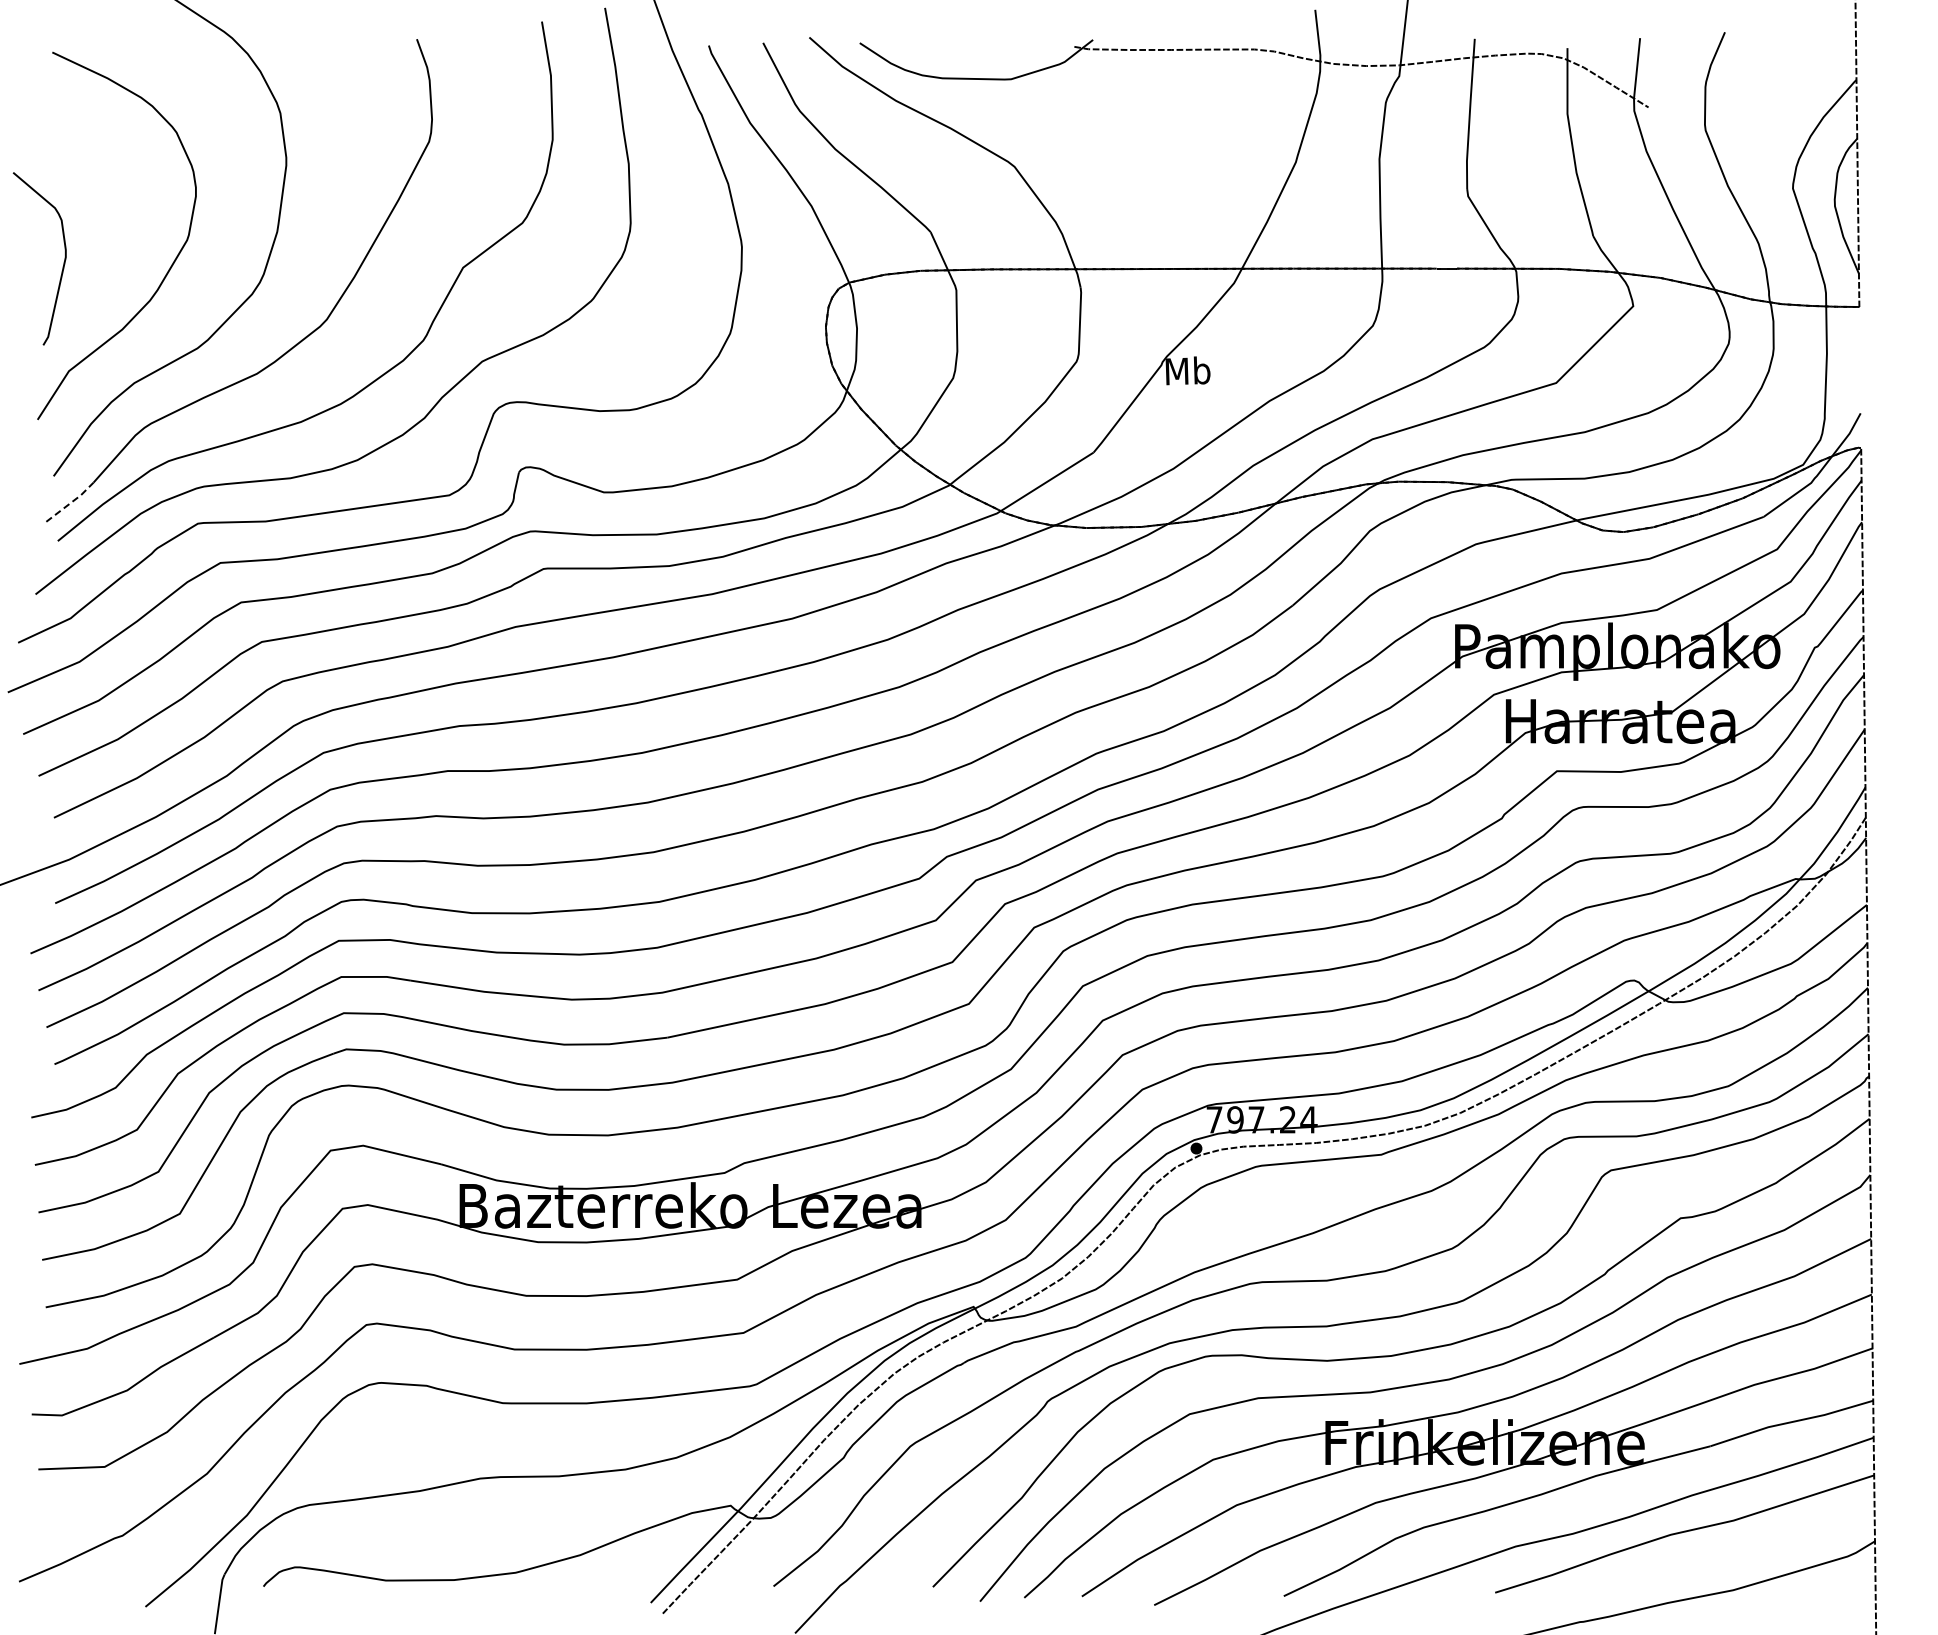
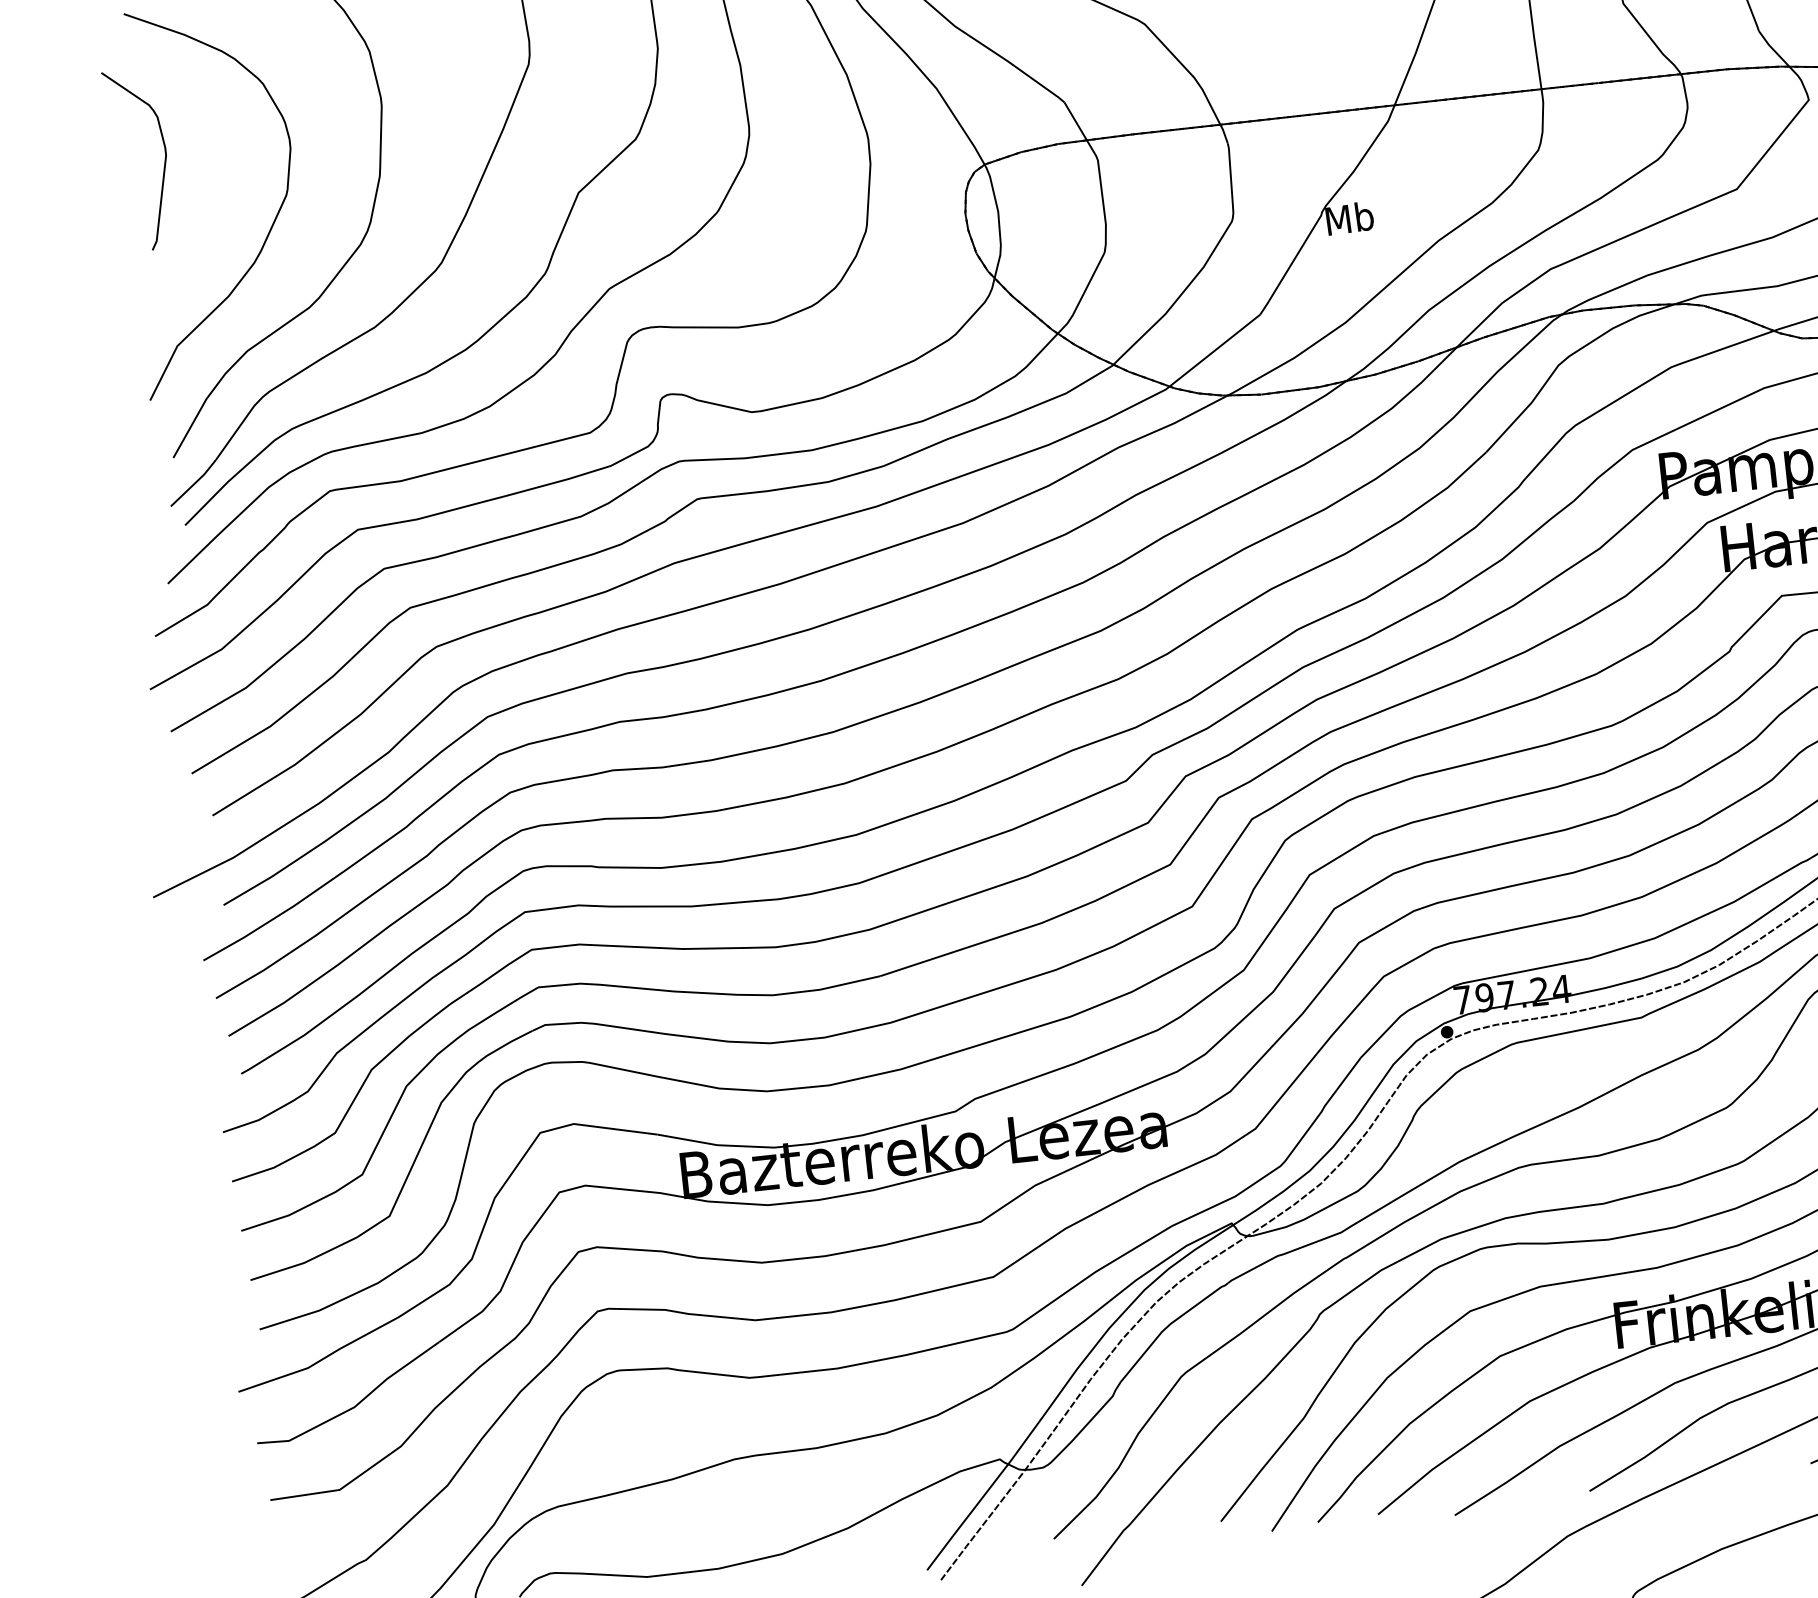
curve: (63, 262) -> (164, 161), moved
line: (71, 502) -> (195, 483), dashed -> solid

